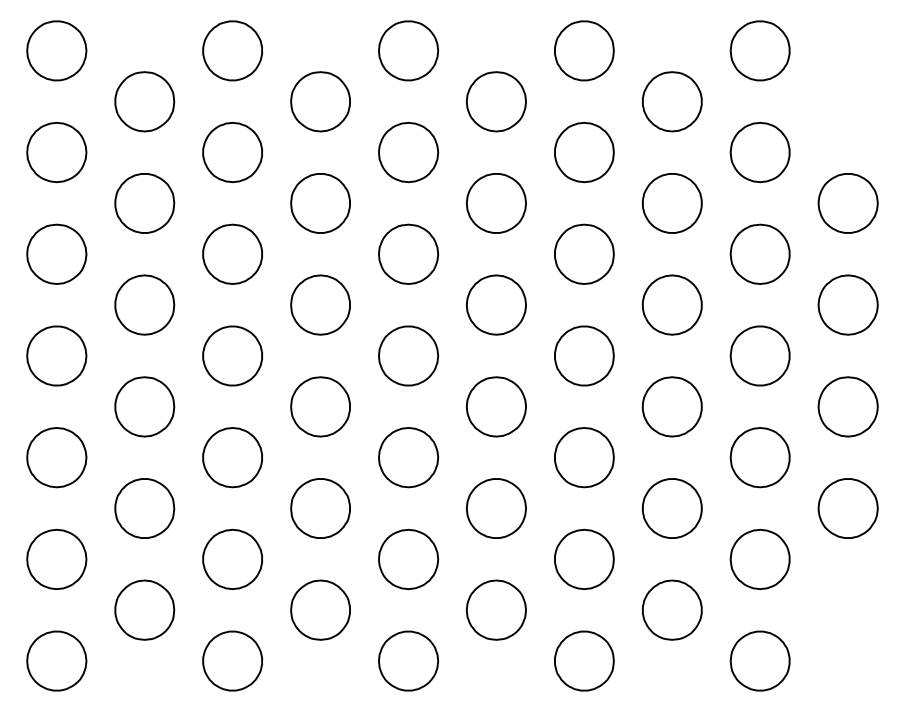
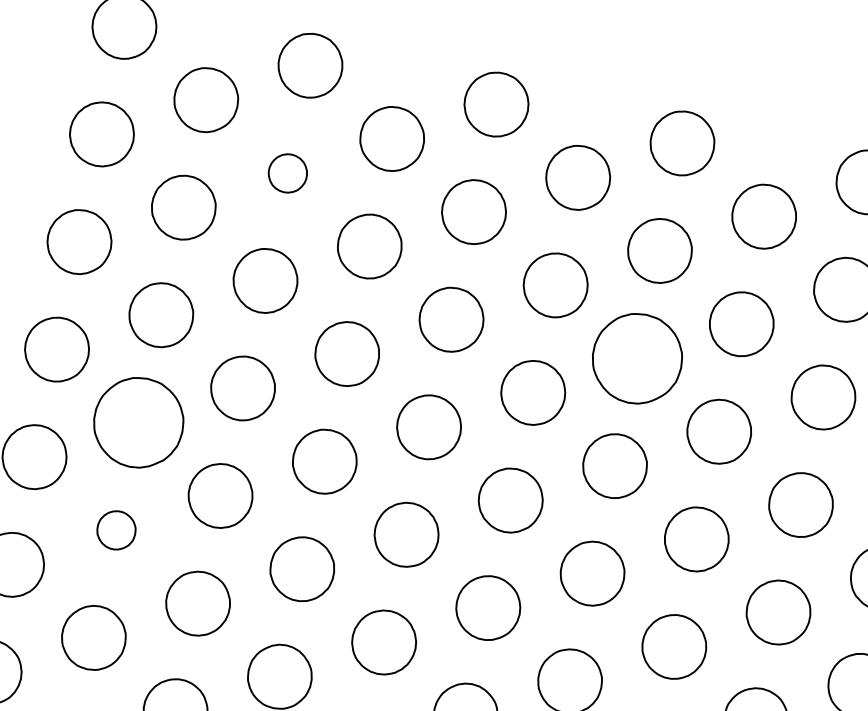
part: (232, 152) -> (287, 173), size x0.6
part: (584, 253) -> (637, 357), size x1.4
part: (144, 406) -> (138, 422), size x1.4
part: (144, 508) -> (116, 530), size x0.6

